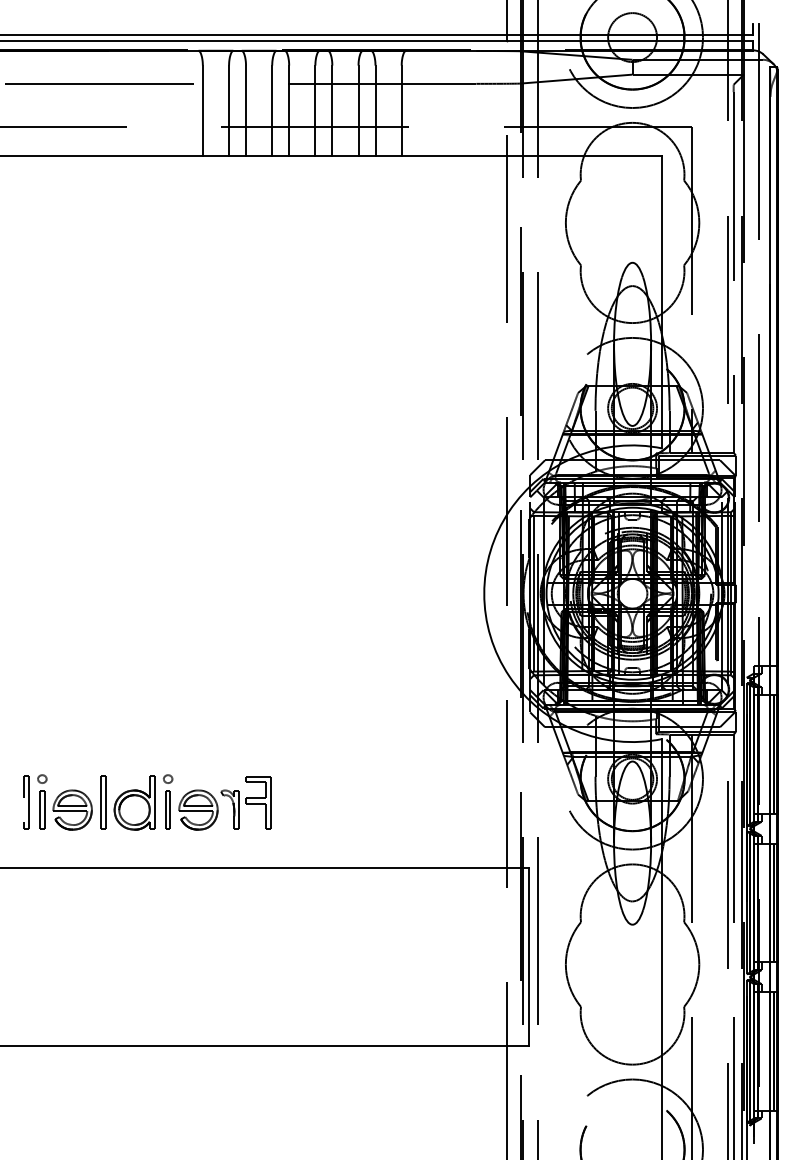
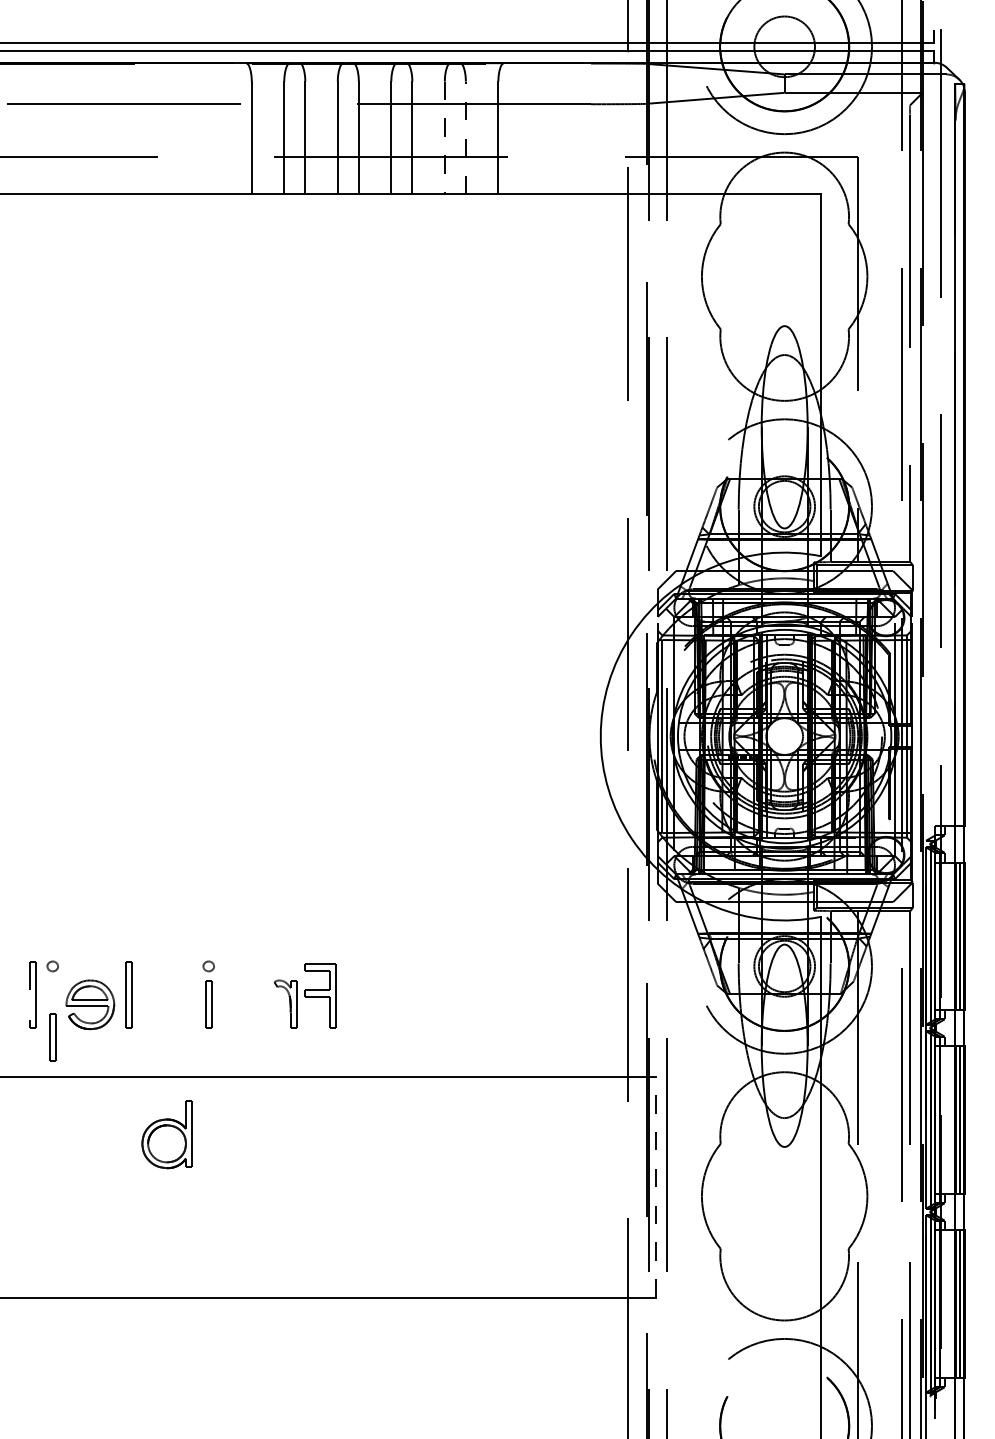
line: (375, 110) -> (465, 137), solid -> dashed
line: (358, 111) -> (444, 138), solid -> dashed
part: (134, 802) -> (166, 1134), moved
part: (42, 809) -> (52, 1037), moved
part: (198, 809) -> (246, 1004), removed
line: (528, 956) -> (655, 1186), solid -> dashed

